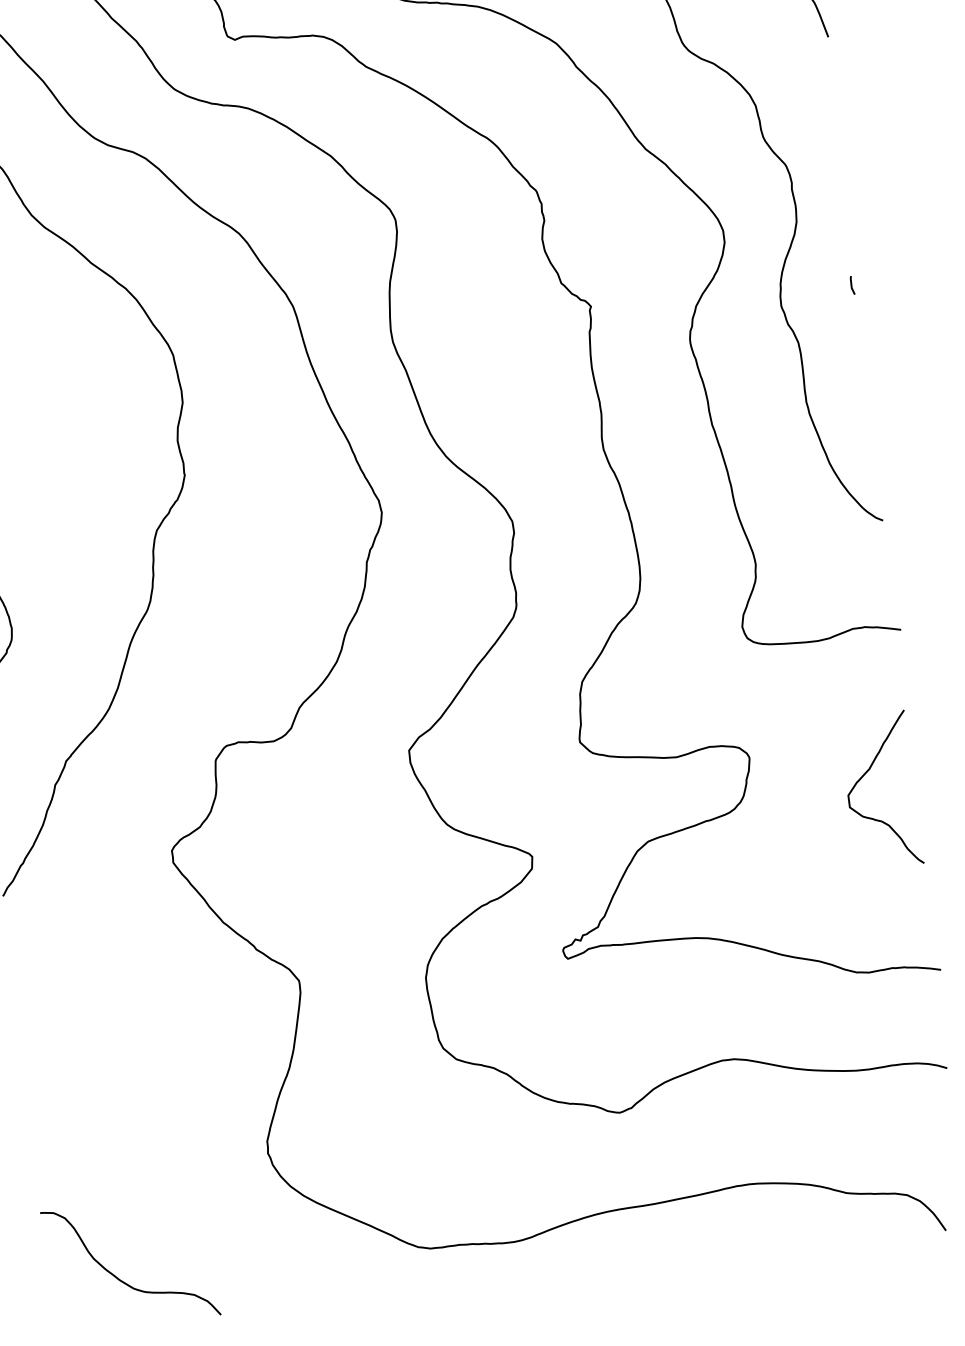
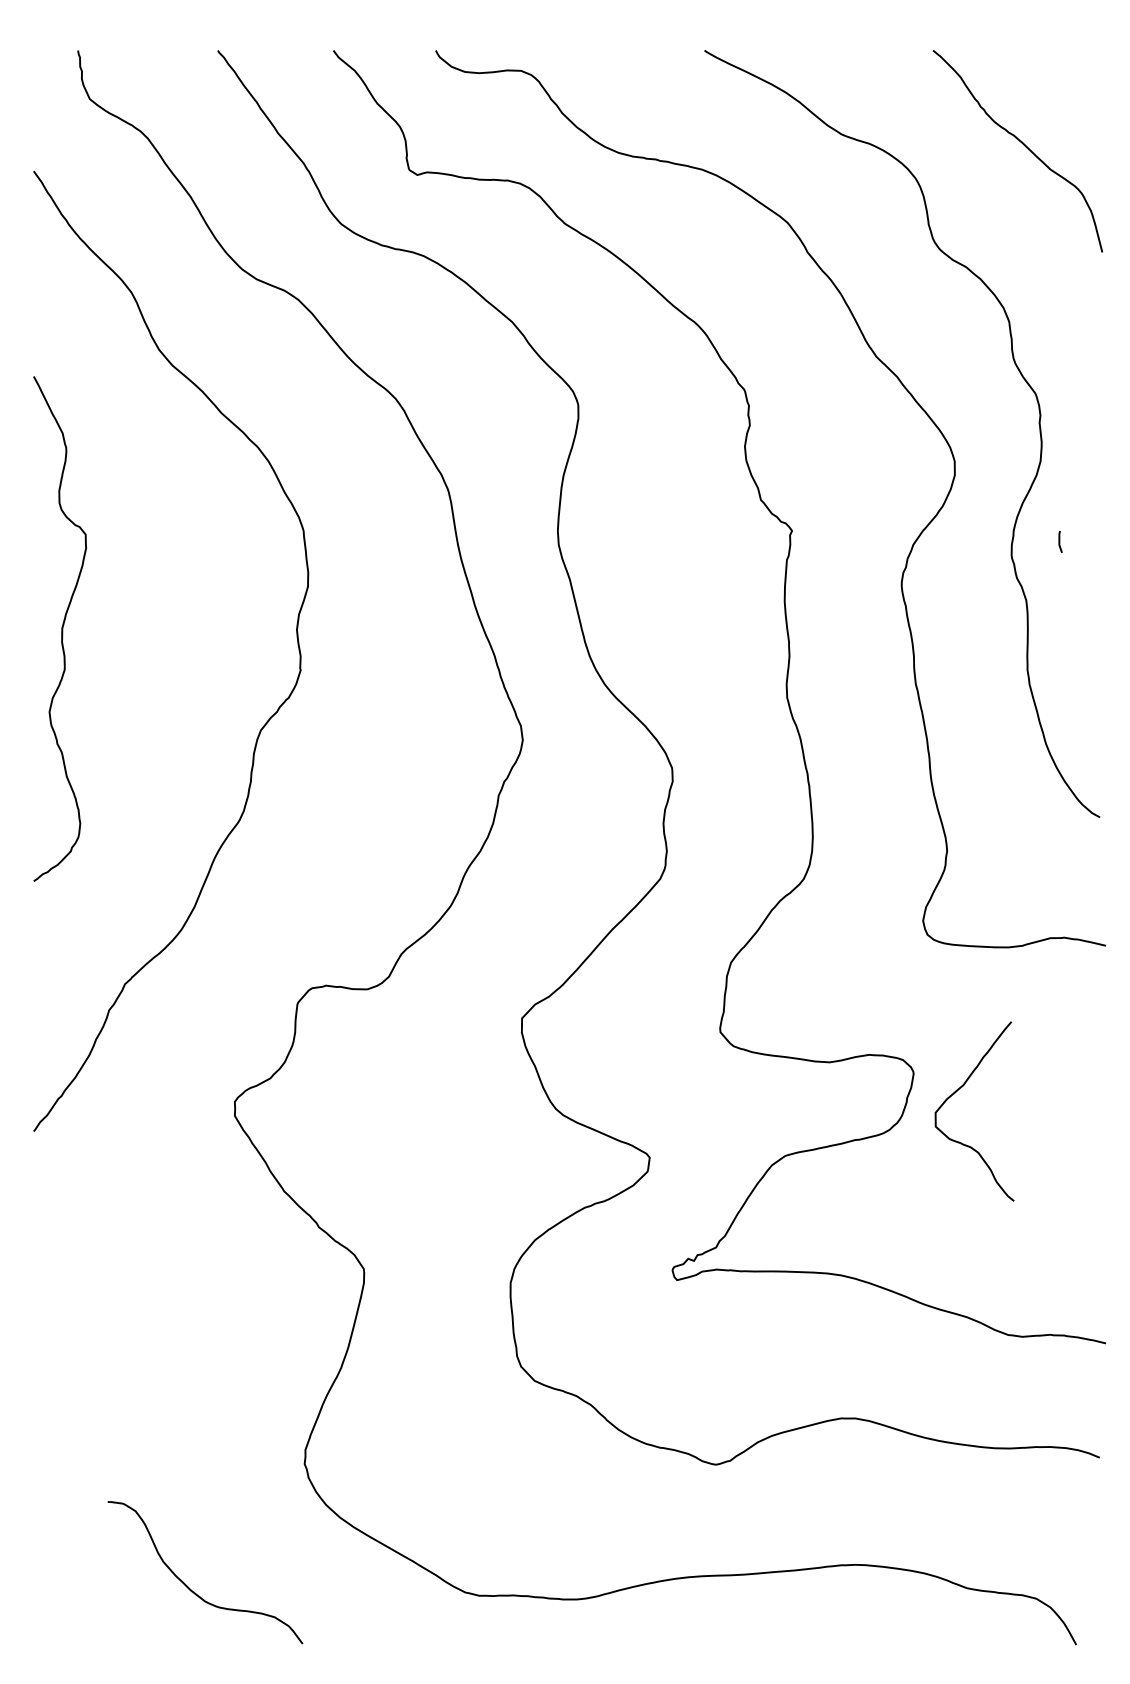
line: (852, 285) -> (1060, 541), moved
curve: (864, 776) -> (956, 1092), moved
curve: (118, 1278) -> (189, 1587), moved

